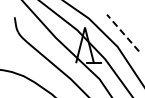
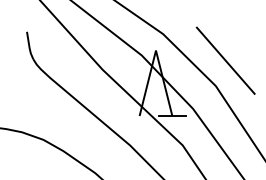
line: (122, 32) -> (224, 59), dashed -> solid

